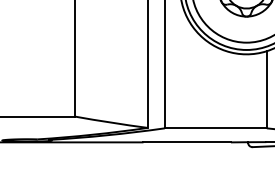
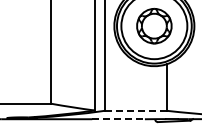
line: (215, 127) -> (135, 110), solid -> dashed
line: (188, 142) -> (119, 119), solid -> dashed

